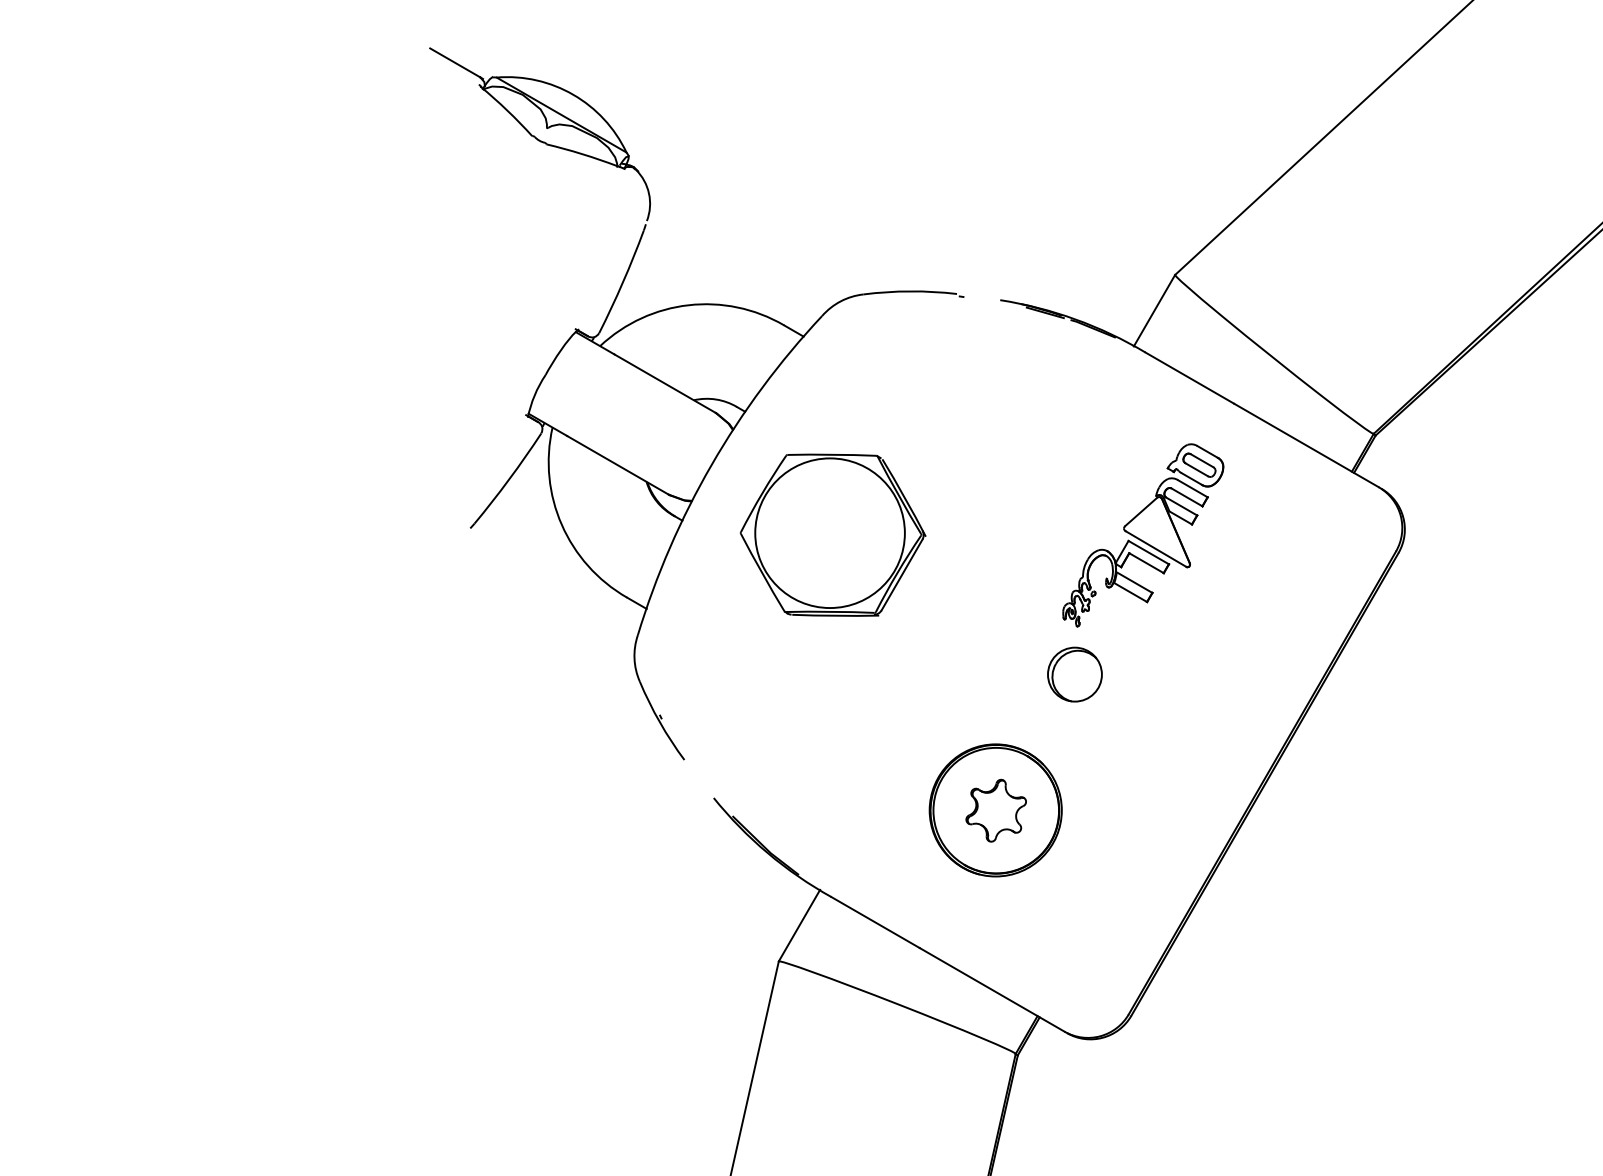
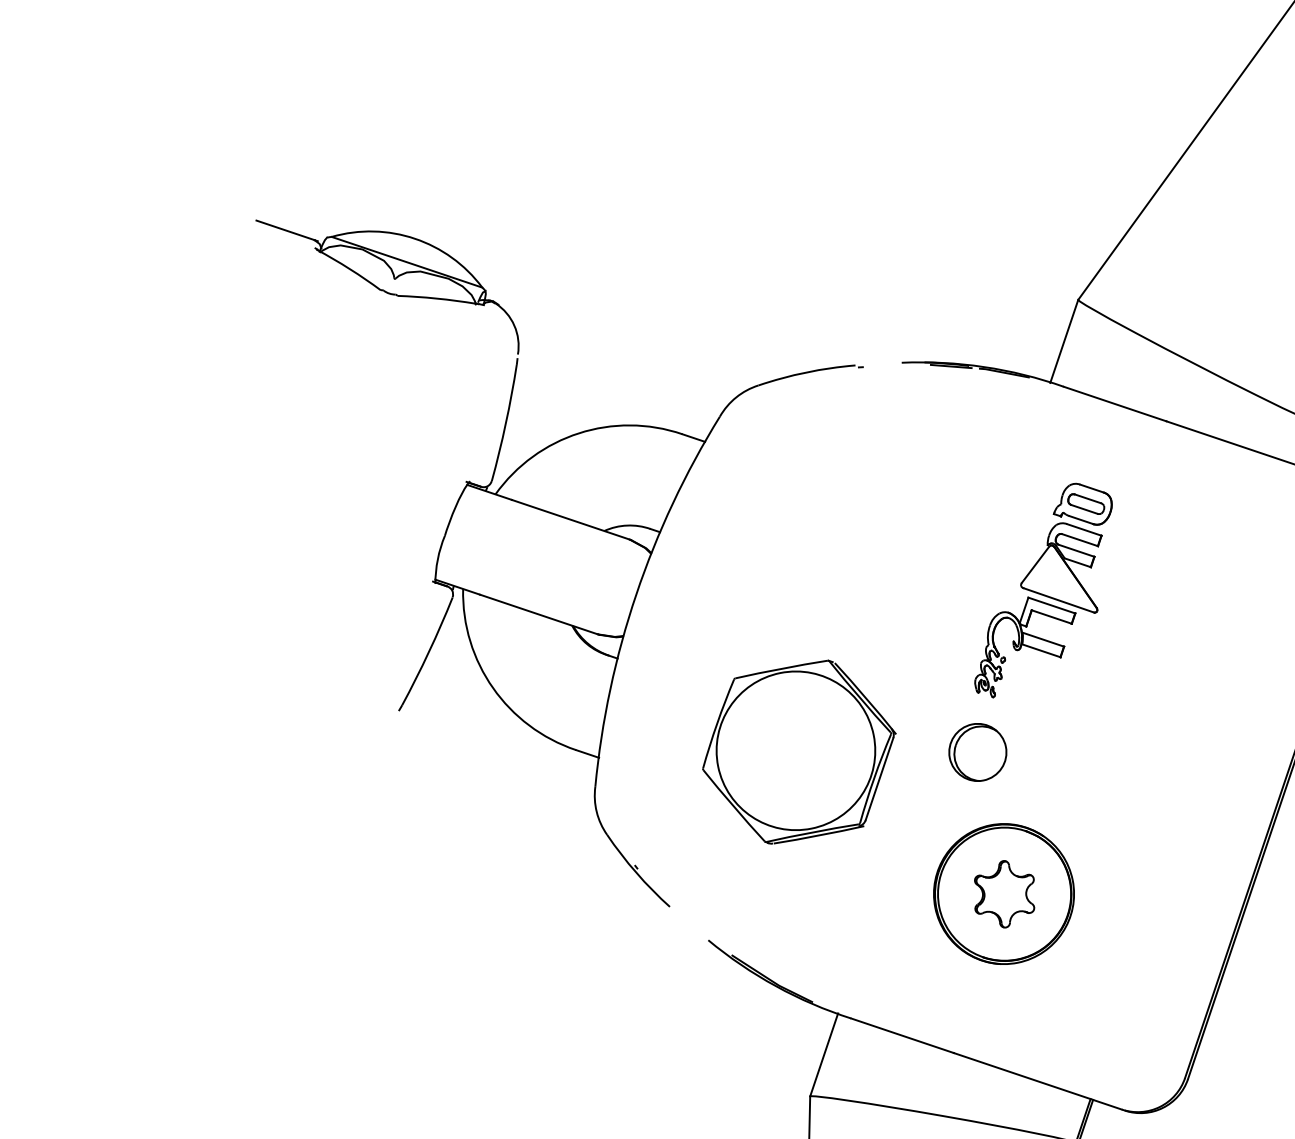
part: (832, 534) -> (798, 751), moved
part: (1143, 535) -> (1042, 588), moved
part: (1074, 674) -> (977, 752), moved

